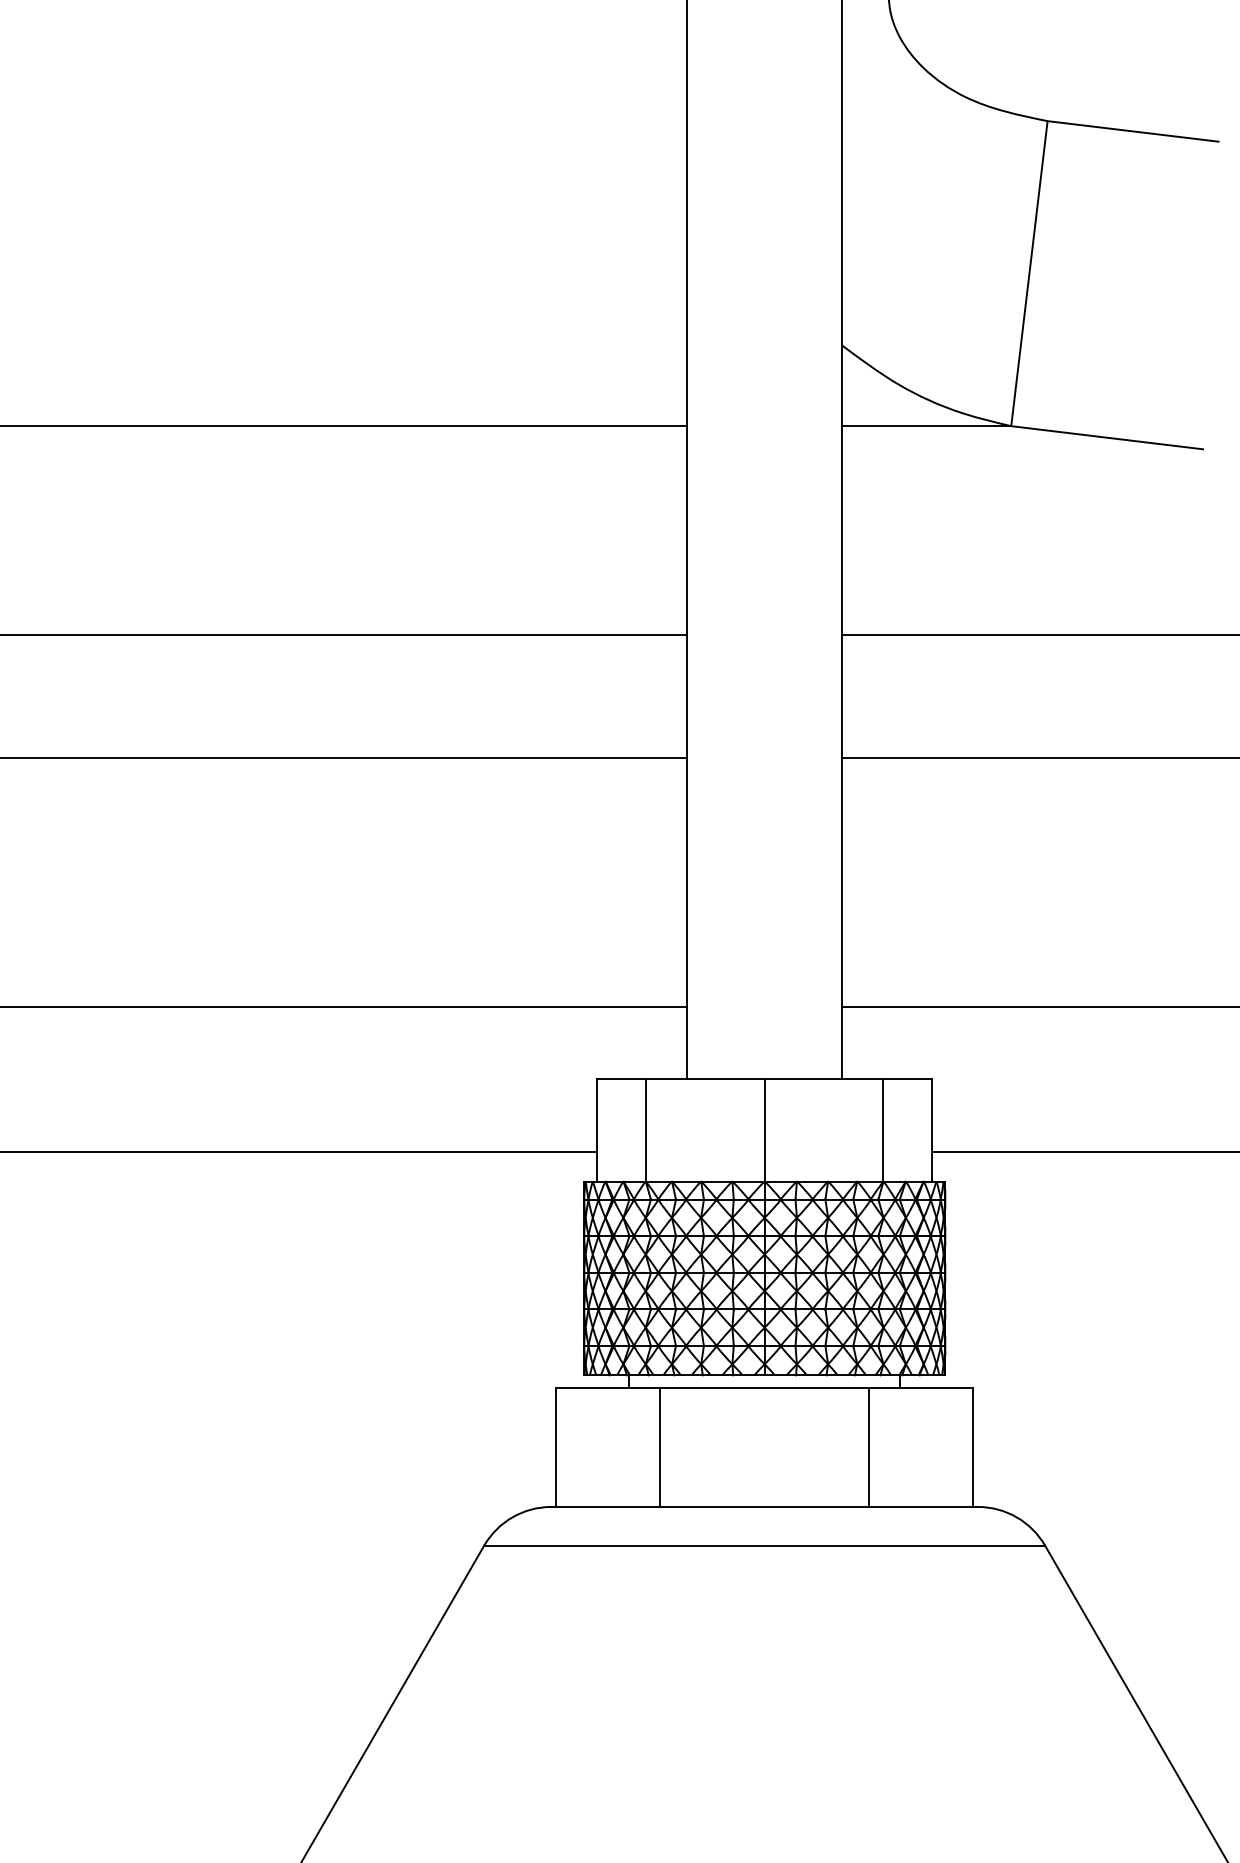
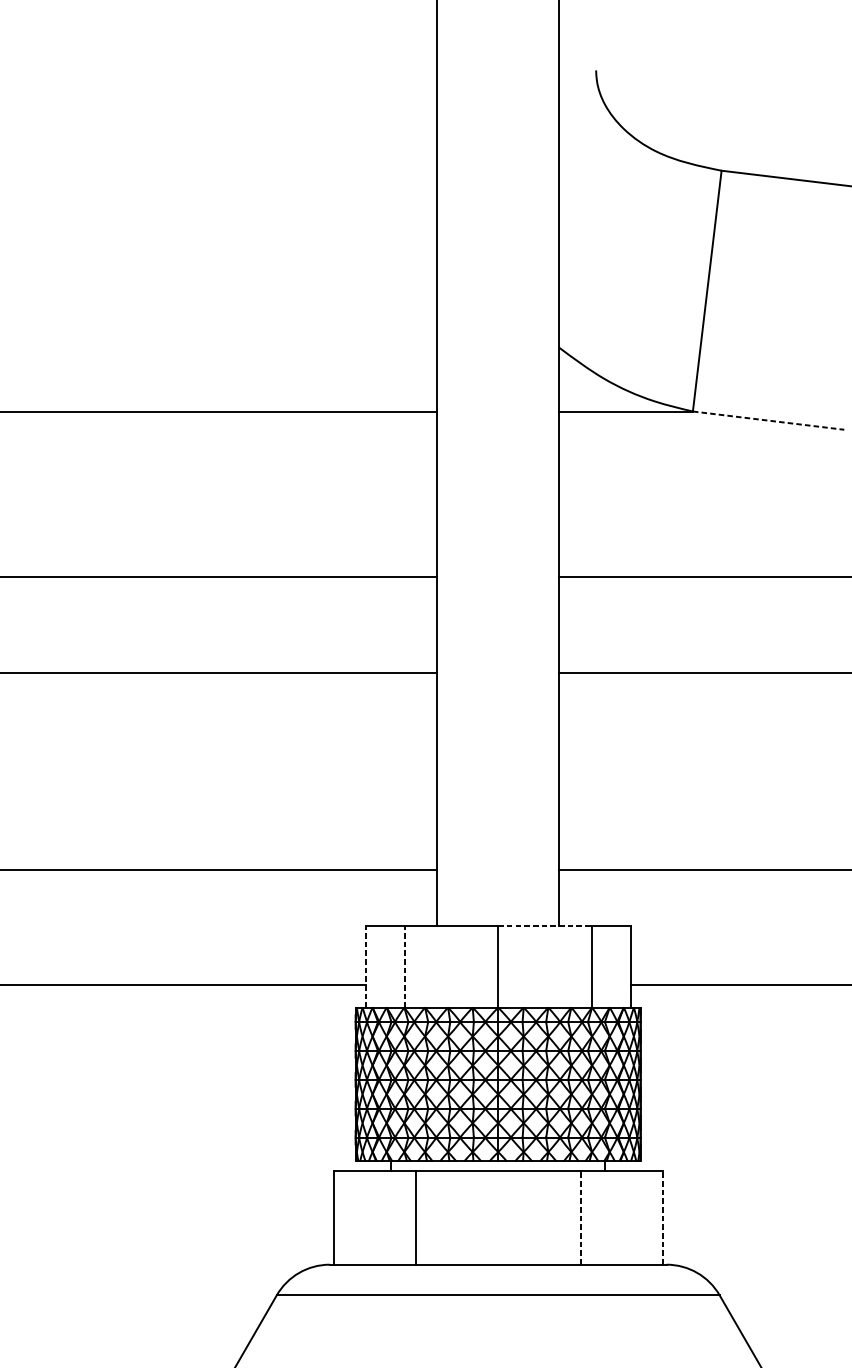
line: (1107, 437) -> (768, 420), solid -> dashed
line: (824, 1078) -> (545, 926), solid -> dashed
line: (596, 1130) -> (365, 967), solid -> dashed
line: (646, 1130) -> (404, 967), solid -> dashed
line: (868, 1447) -> (580, 1217), solid -> dashed
line: (973, 1447) -> (663, 1217), solid -> dashed

